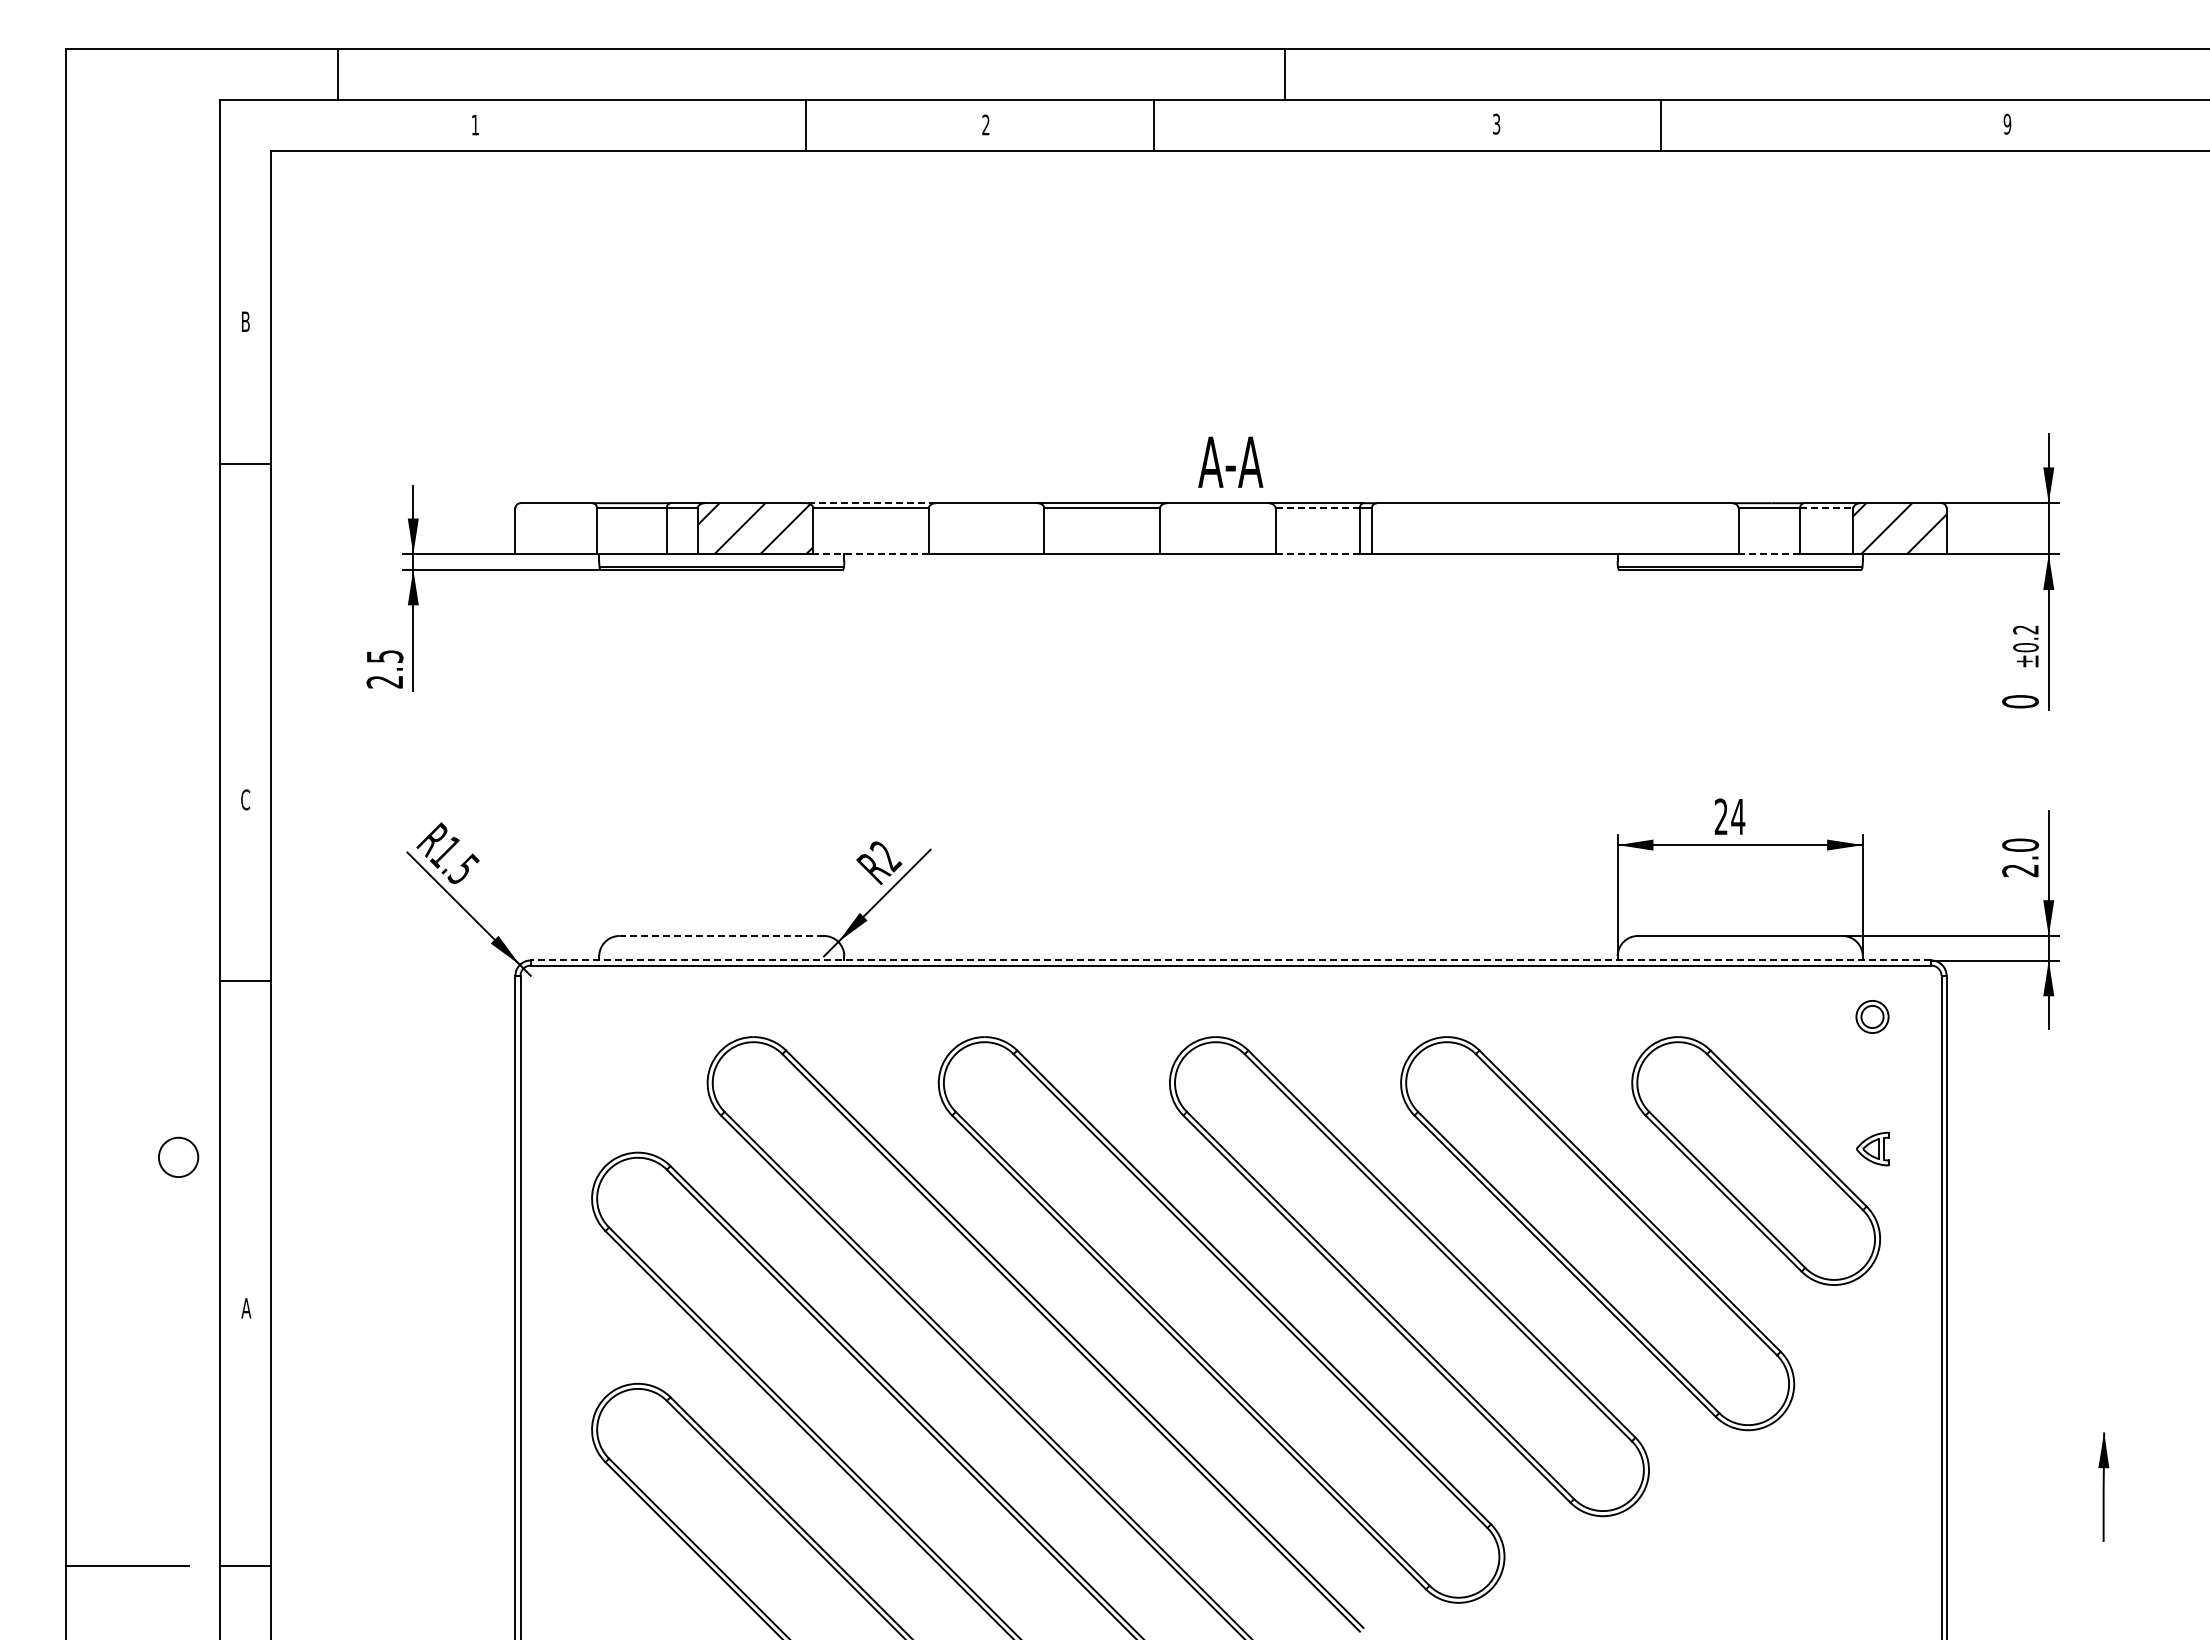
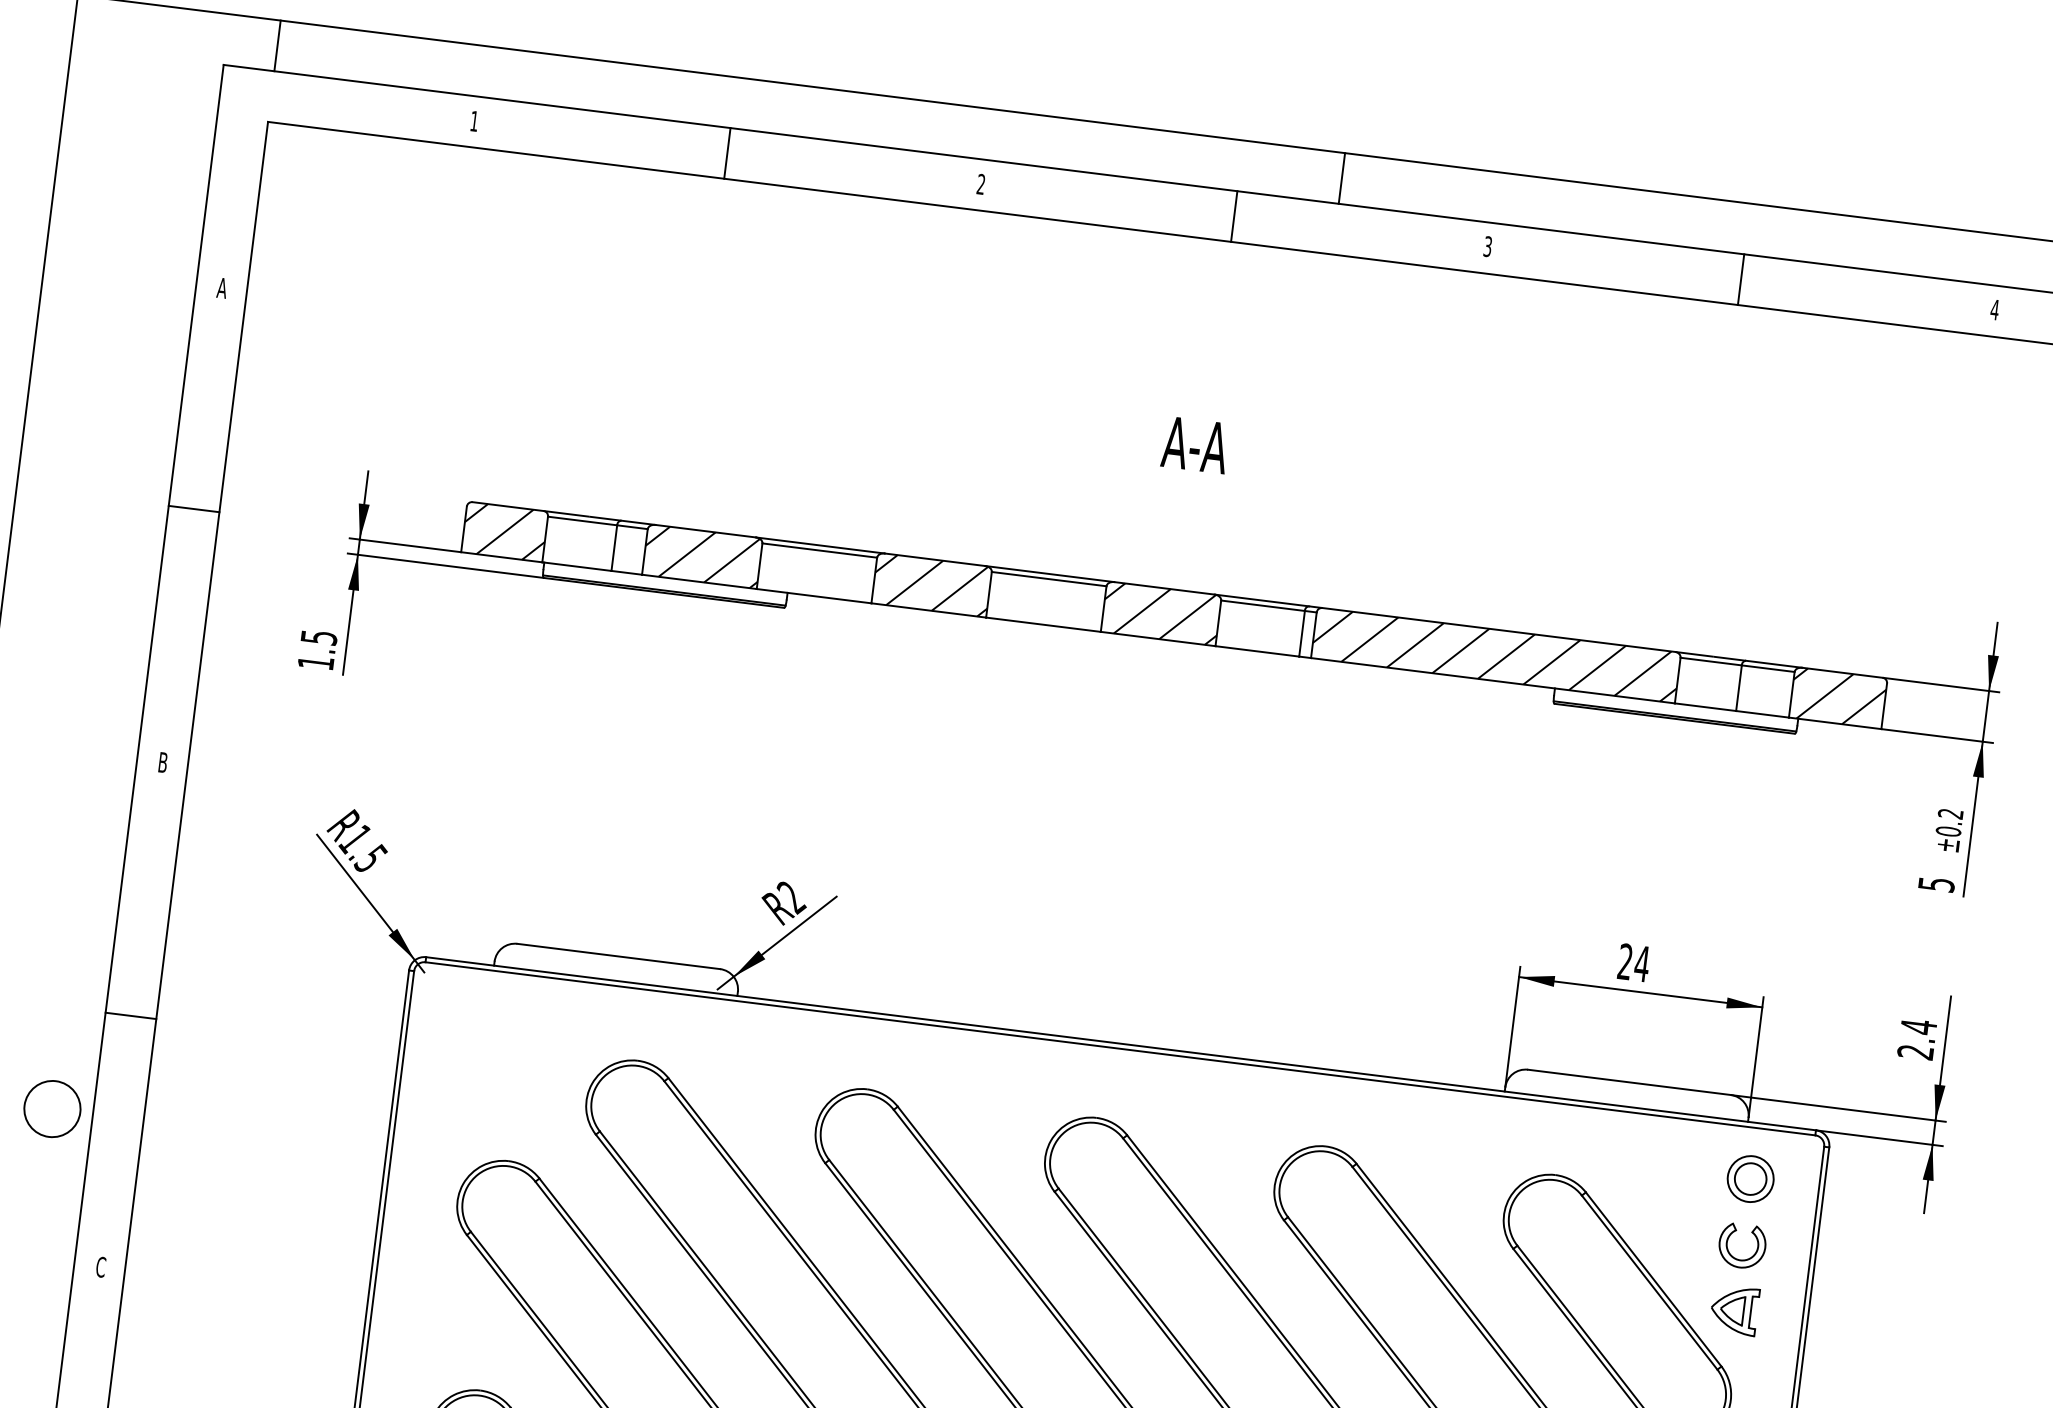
line: (337, 74) -> (277, 45), moved
line: (1285, 74) -> (1342, 178), moved
text: (2007, 123) -> (1995, 309), 9 -> 4
line: (806, 125) -> (727, 153), moved
line: (1154, 125) -> (1234, 216), moved
line: (1660, 125) -> (1740, 279), moved
text: (245, 321) -> (222, 287), B -> A
text: (1230, 461) -> (1195, 444), moved
line: (244, 464) -> (193, 509), moved
line: (870, 503) -> (819, 545), dashed -> solid
line: (1318, 508) -> (1263, 606), dashed -> solid
line: (1826, 508) -> (1767, 668), dashed -> solid
hatch: (556, 528) -> (505, 531), added
hatch: (986, 528) -> (931, 584), added
hatch: (1217, 528) -> (1161, 613), added
hatch: (1554, 528) -> (1495, 655), added
line: (871, 554) -> (814, 596), dashed -> solid
line: (1317, 554) -> (1257, 651), dashed -> solid
line: (1769, 554) -> (1705, 707), dashed -> solid
text: (384, 682) -> (315, 663), 2.5 -> 1.5
text: (2020, 701) -> (1936, 884), 0 -> 5
text: (245, 799) -> (163, 762), C -> B
text: (2020, 845) -> (1918, 1027), 2.0 -> 2.4
line: (721, 935) -> (618, 955), dashed -> solid
line: (1230, 960) -> (1120, 1043), dashed -> solid
line: (244, 981) -> (130, 1016), moved
part: (1872, 1016) -> (1750, 1178), size x1.43
part: (1870, 1097) -> (1738, 1258), added
part: (1872, 1148) -> (1734, 1309), size x1.43
circle: (178, 1157) -> (52, 1109), size x1.43
text: (246, 1307) -> (101, 1266), A -> C

